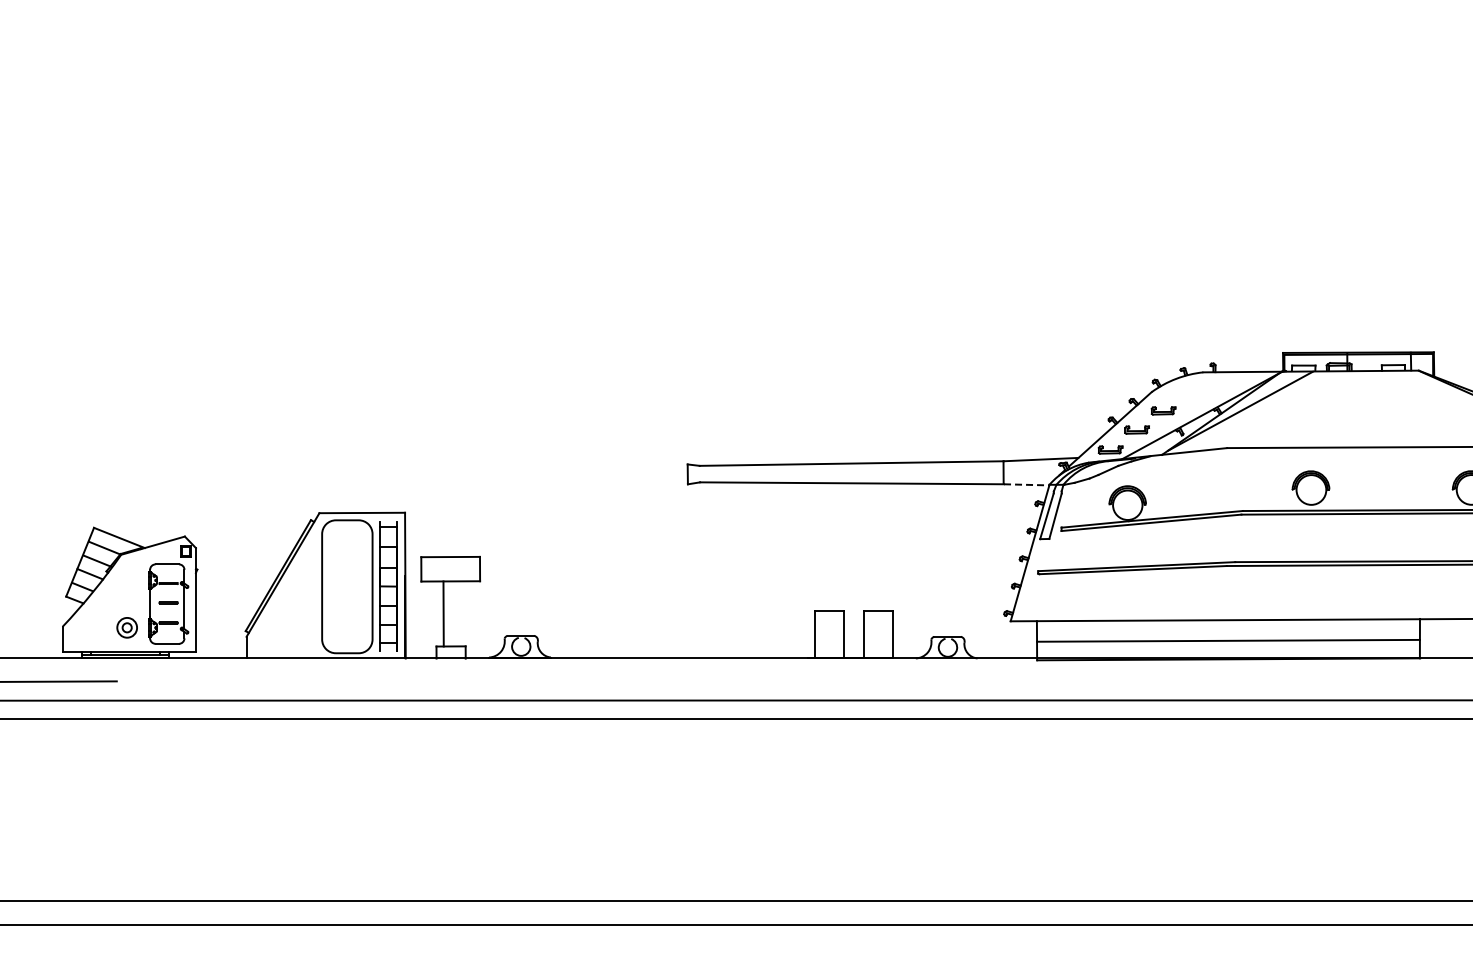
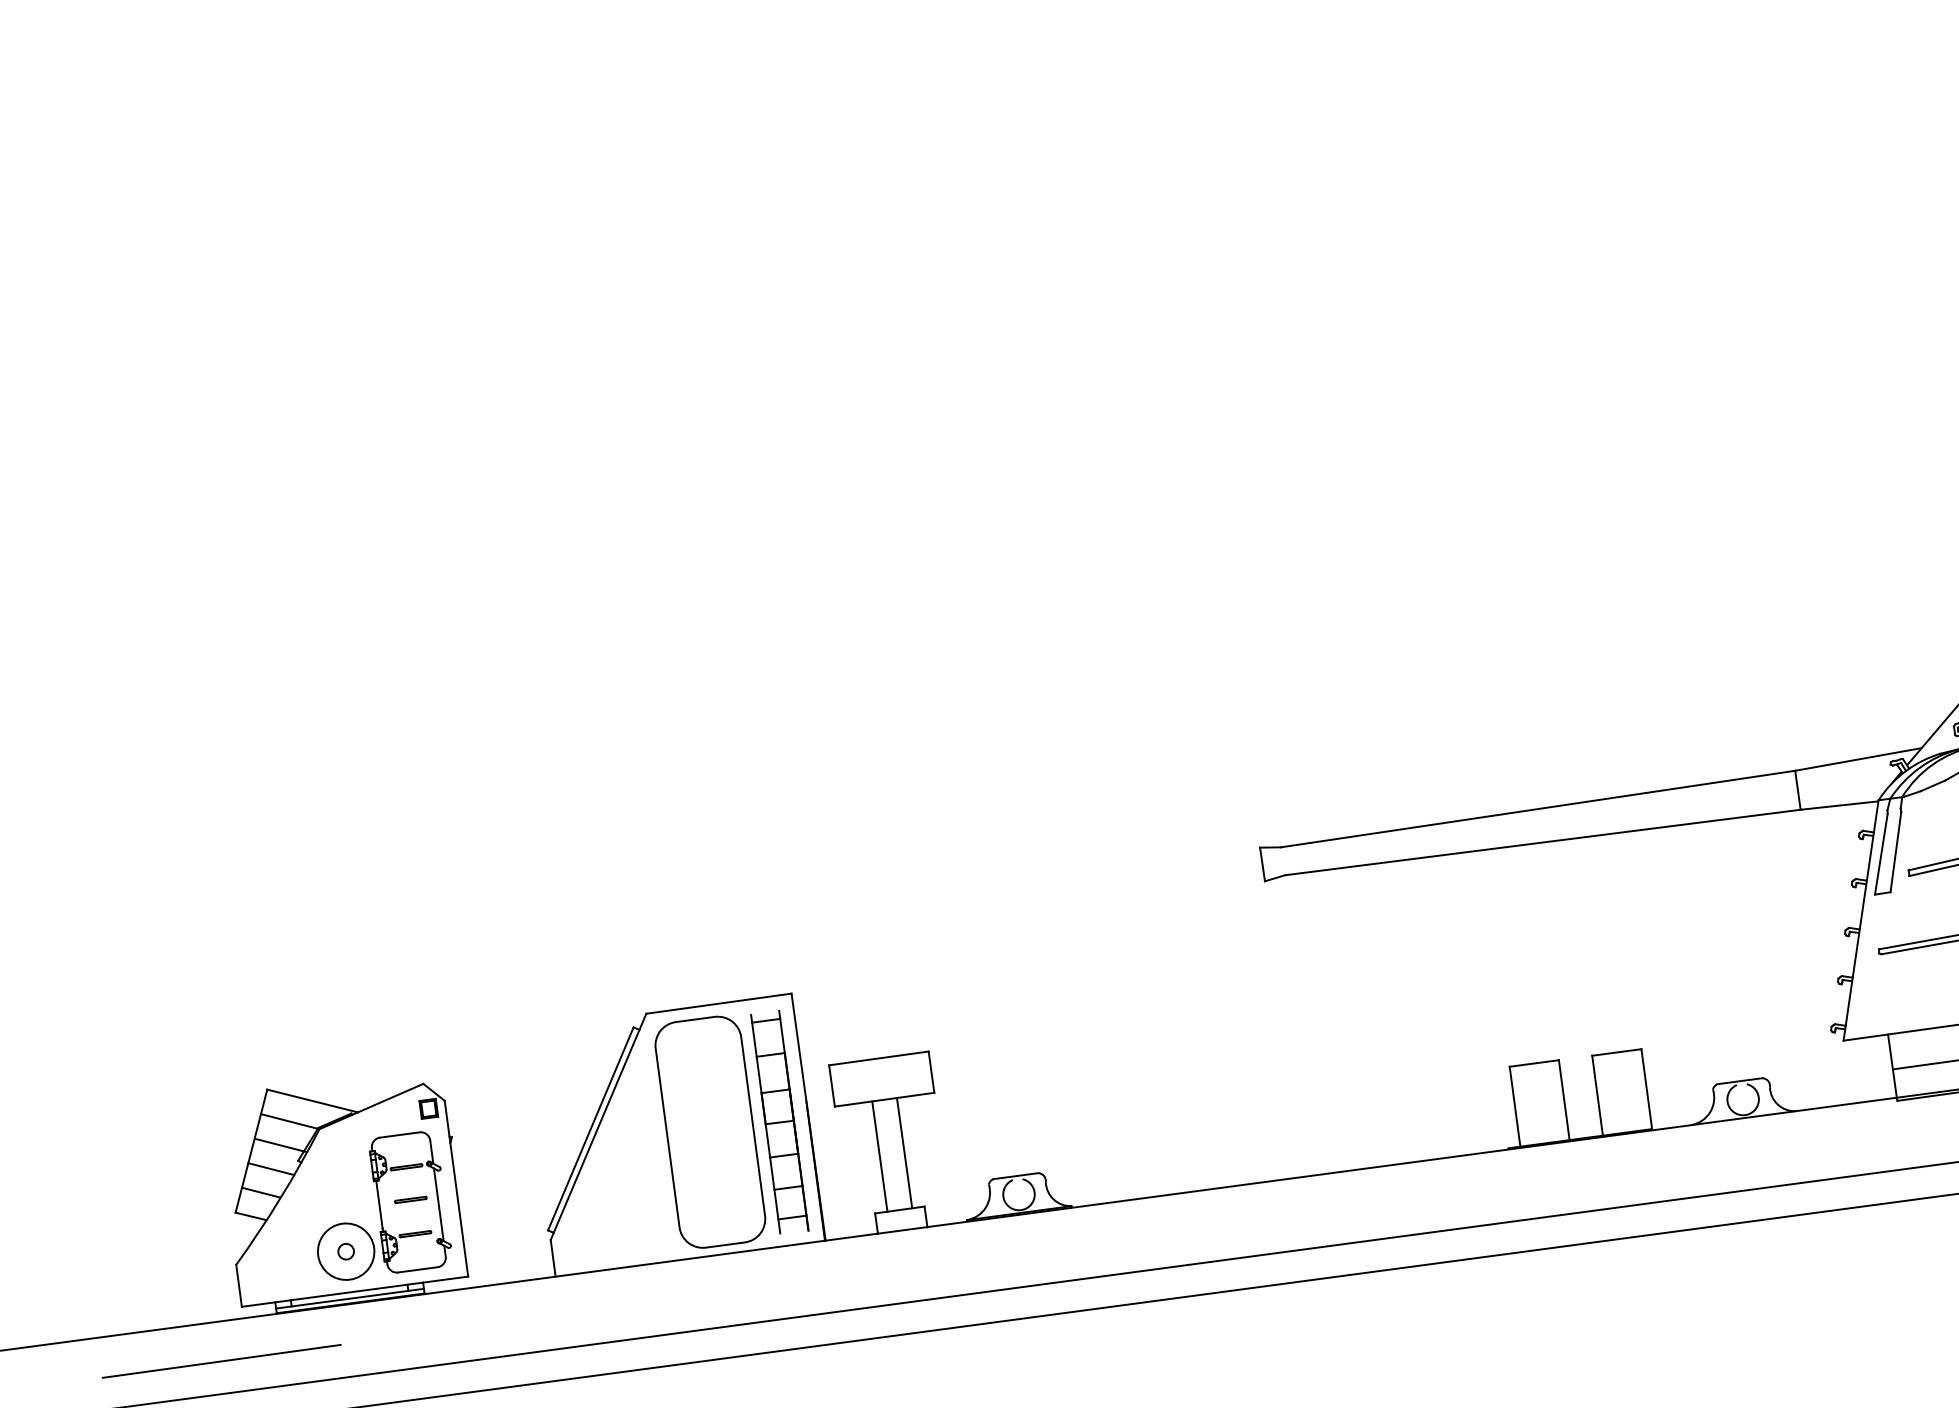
line: (1027, 484) -> (1841, 804), dashed -> solid
line: (458, 613) -> (904, 1152), added
circle: (126, 627) -> (344, 1251), size x1.67

